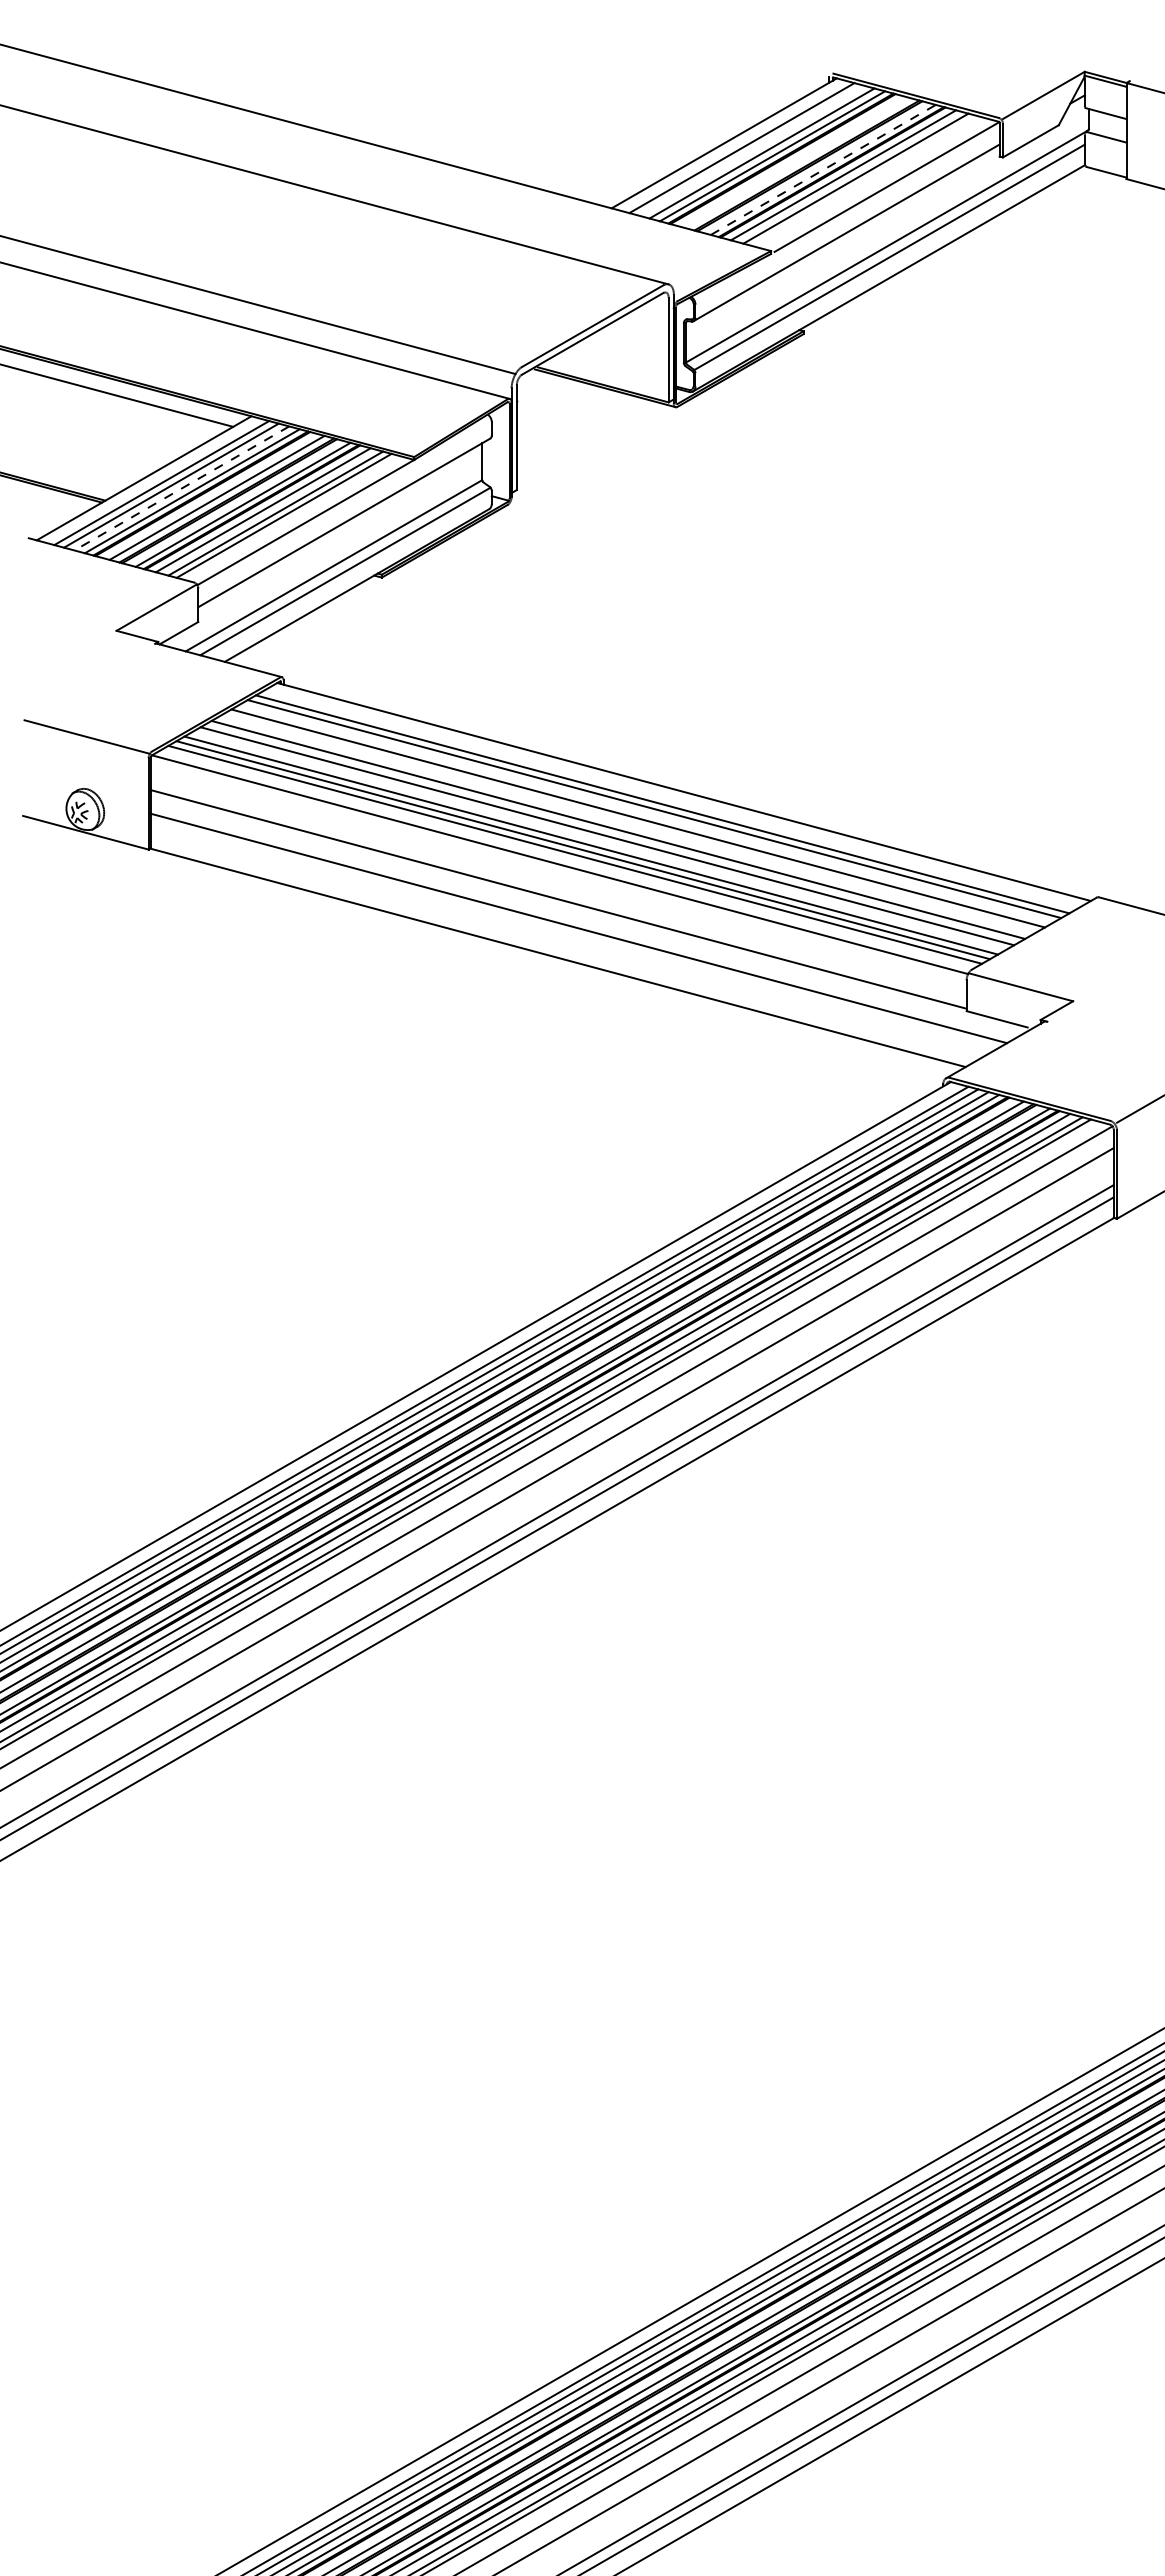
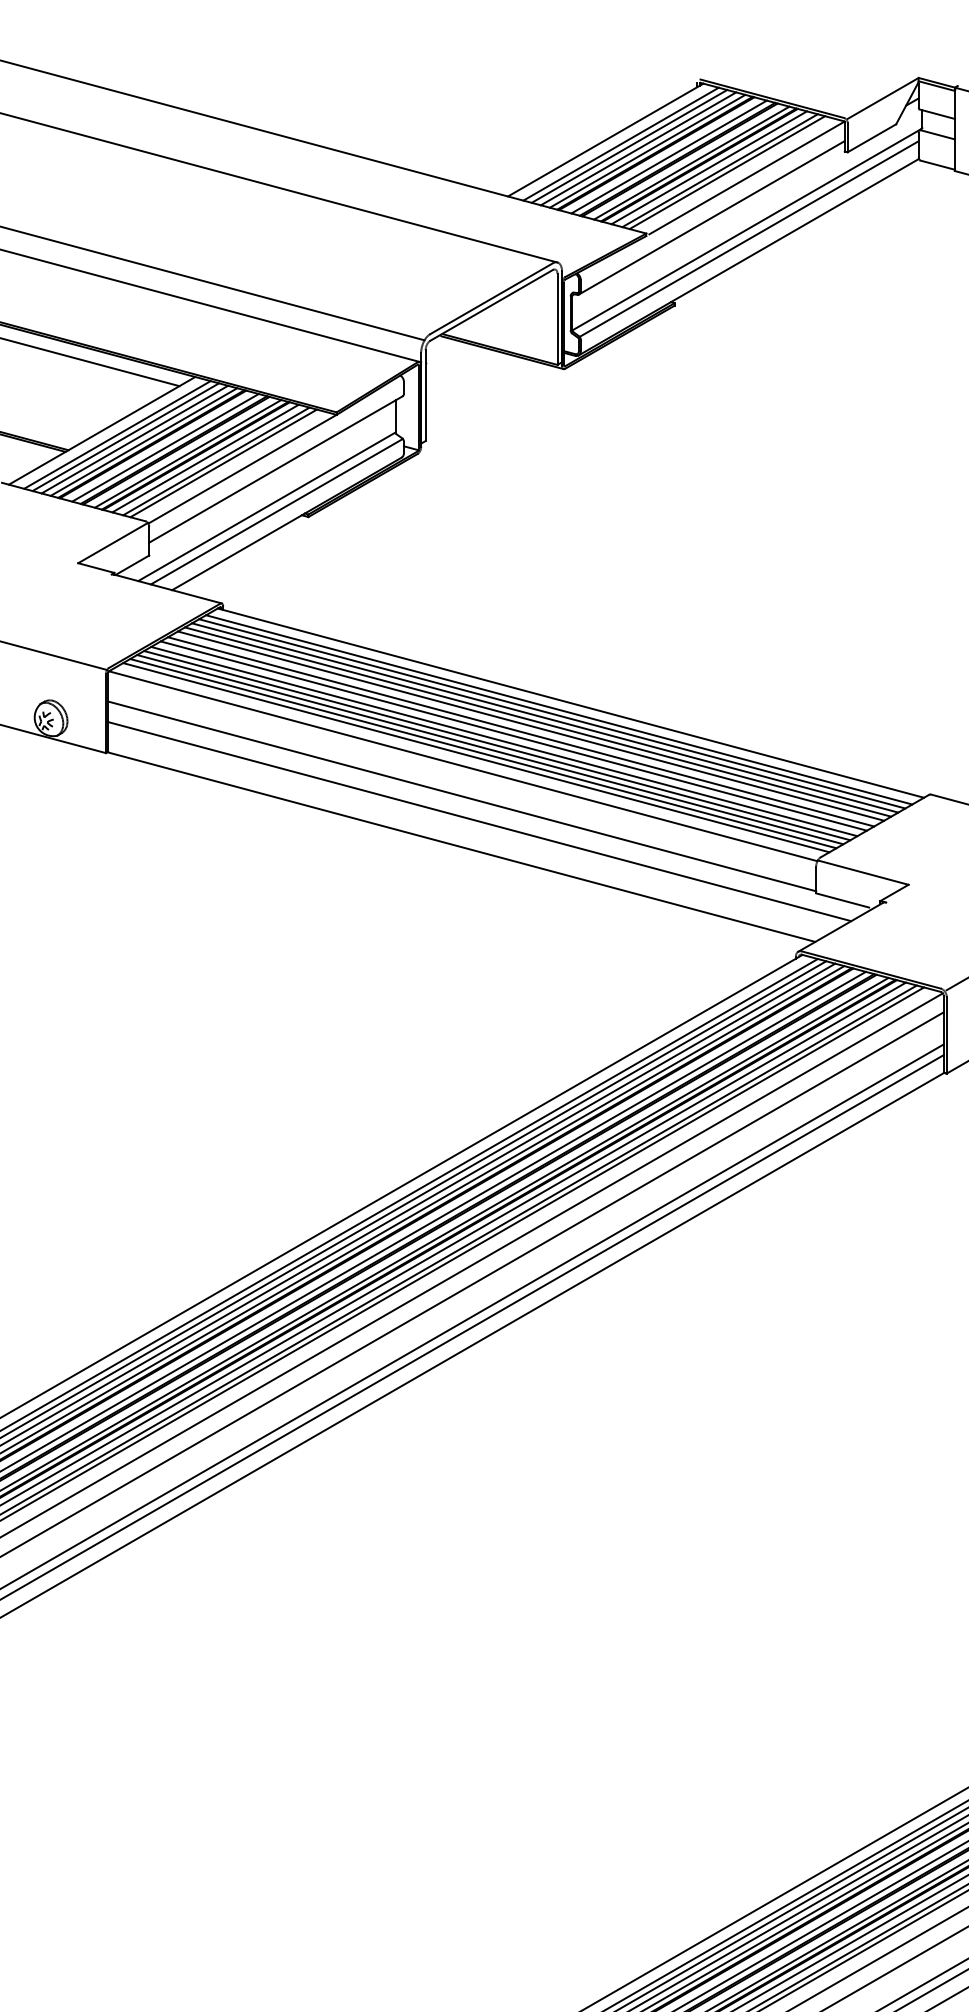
line: (751, 150) -> (629, 146), added
line: (796, 162) -> (668, 156), added
line: (823, 169) -> (691, 162), dashed -> solid
line: (863, 180) -> (726, 172), added
line: (181, 488) -> (134, 439), dashed -> solid
line: (670, 799) -> (559, 709), added
line: (646, 813) -> (538, 721), added
line: (626, 825) -> (520, 732), added
line: (599, 840) -> (497, 745), added

